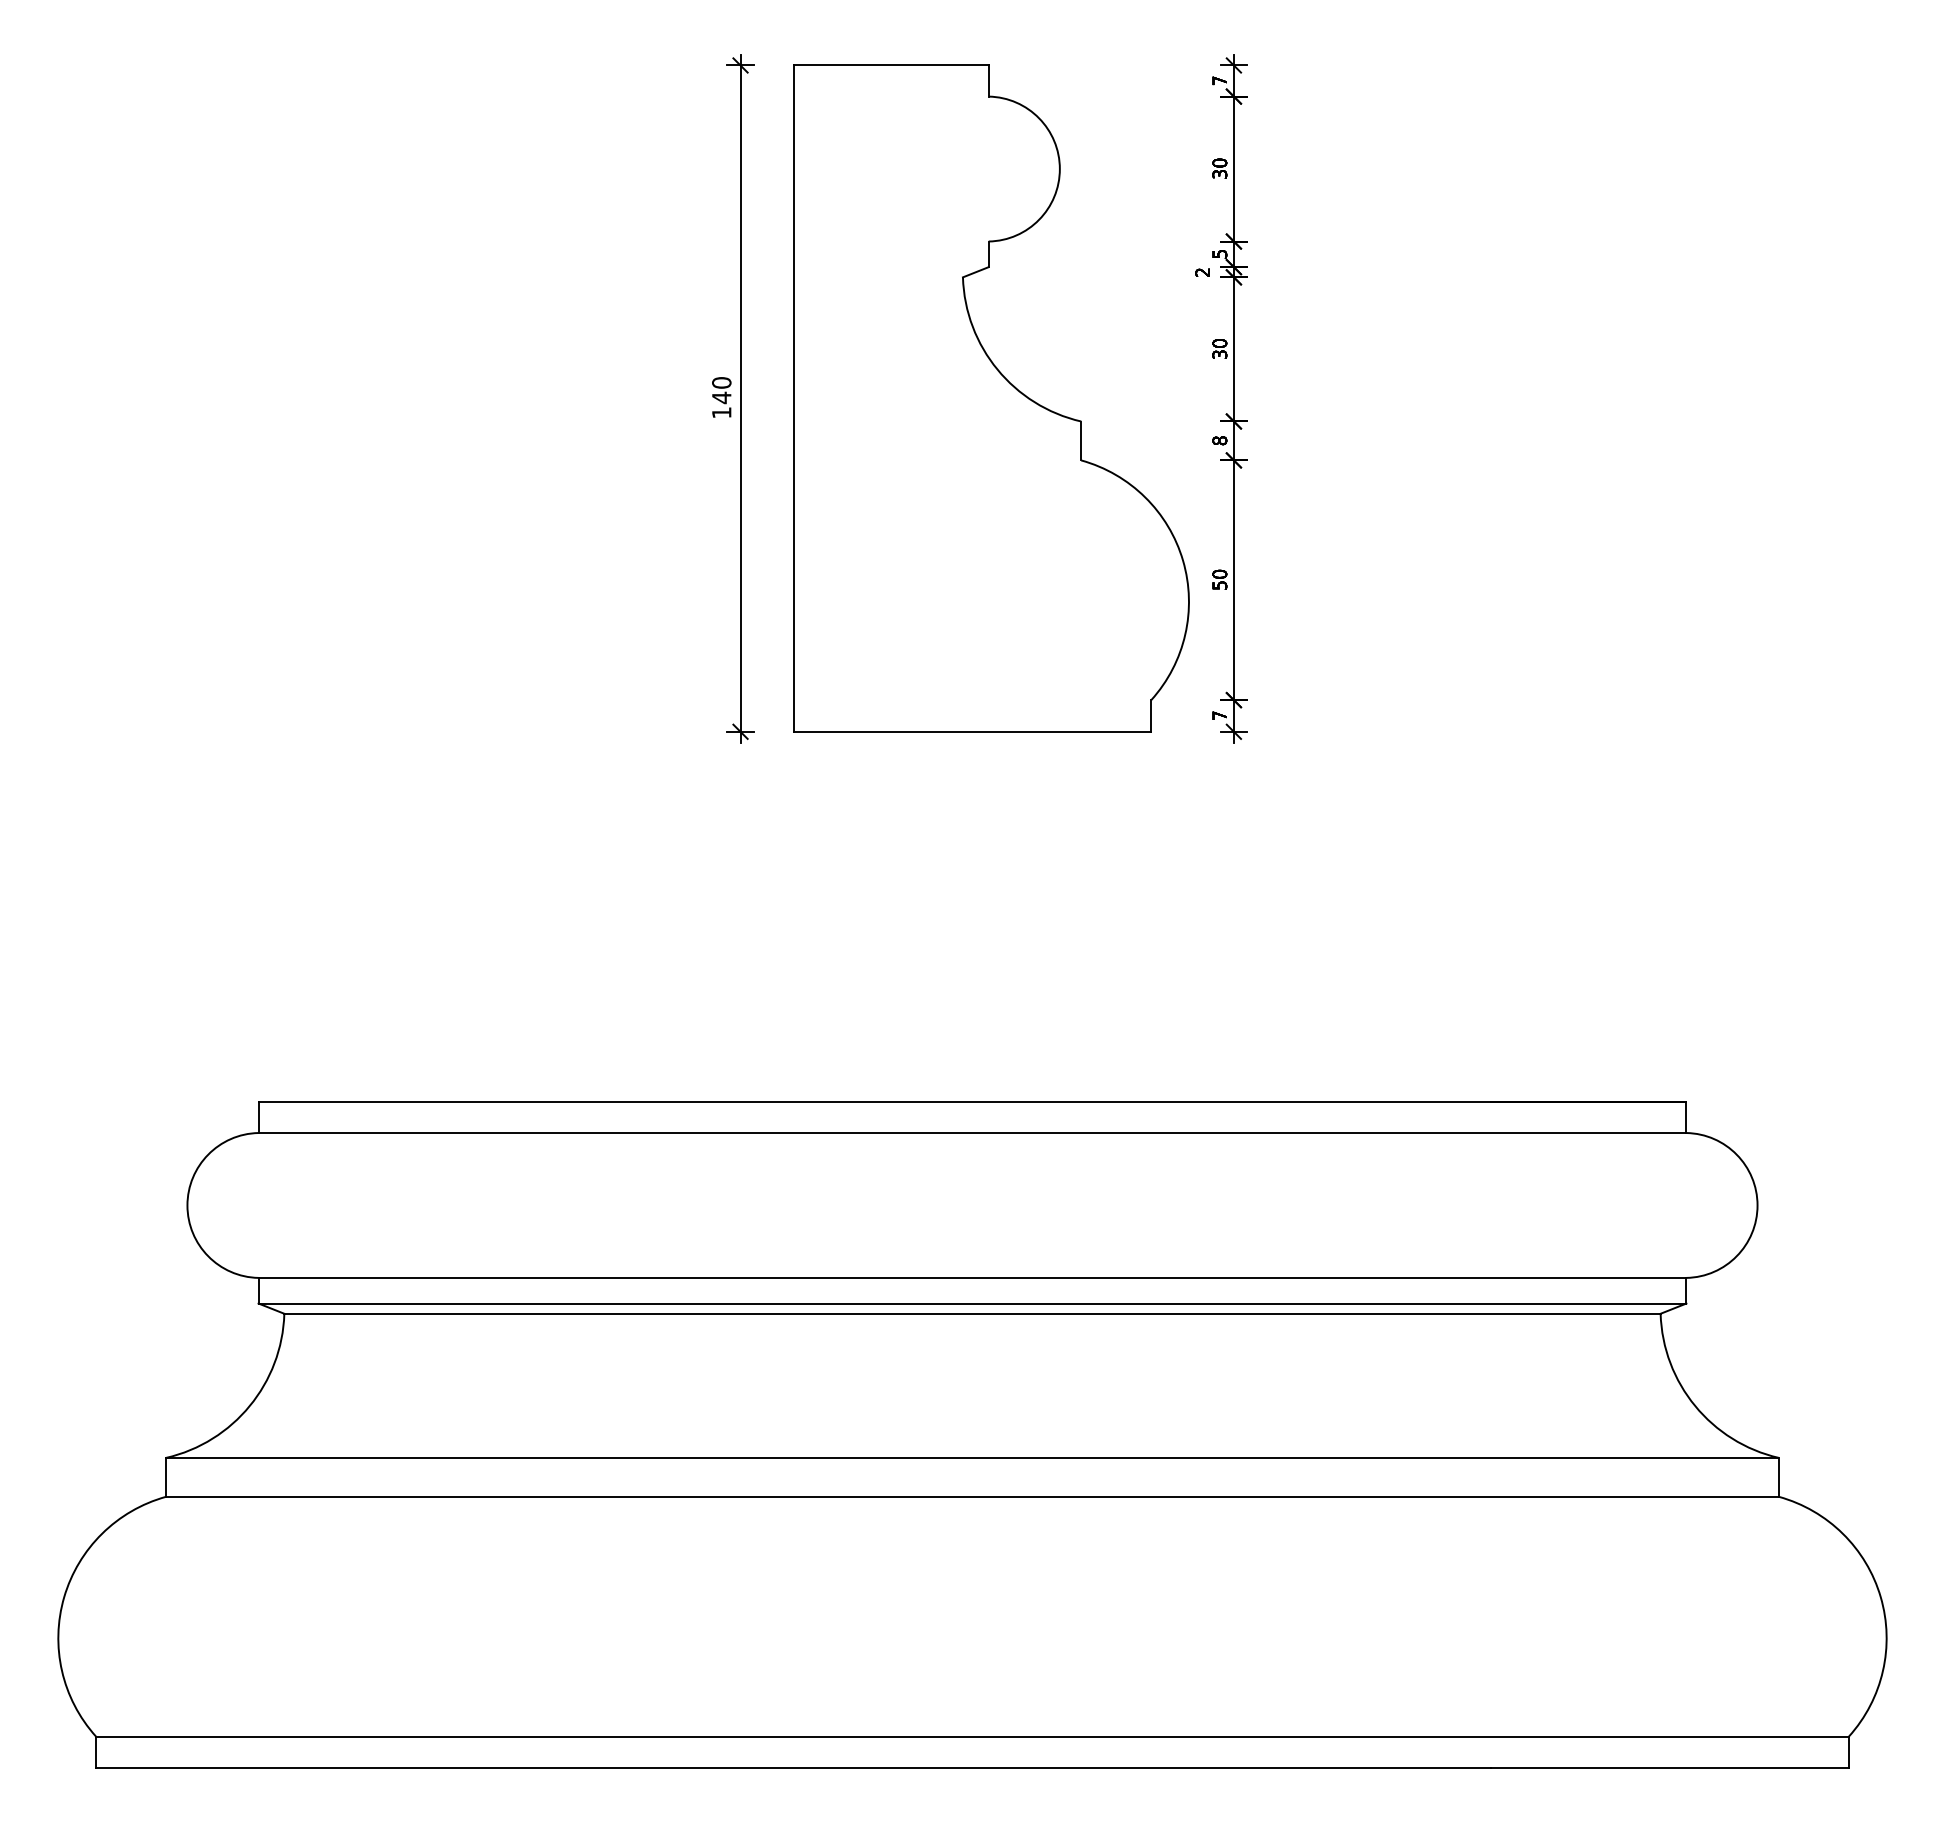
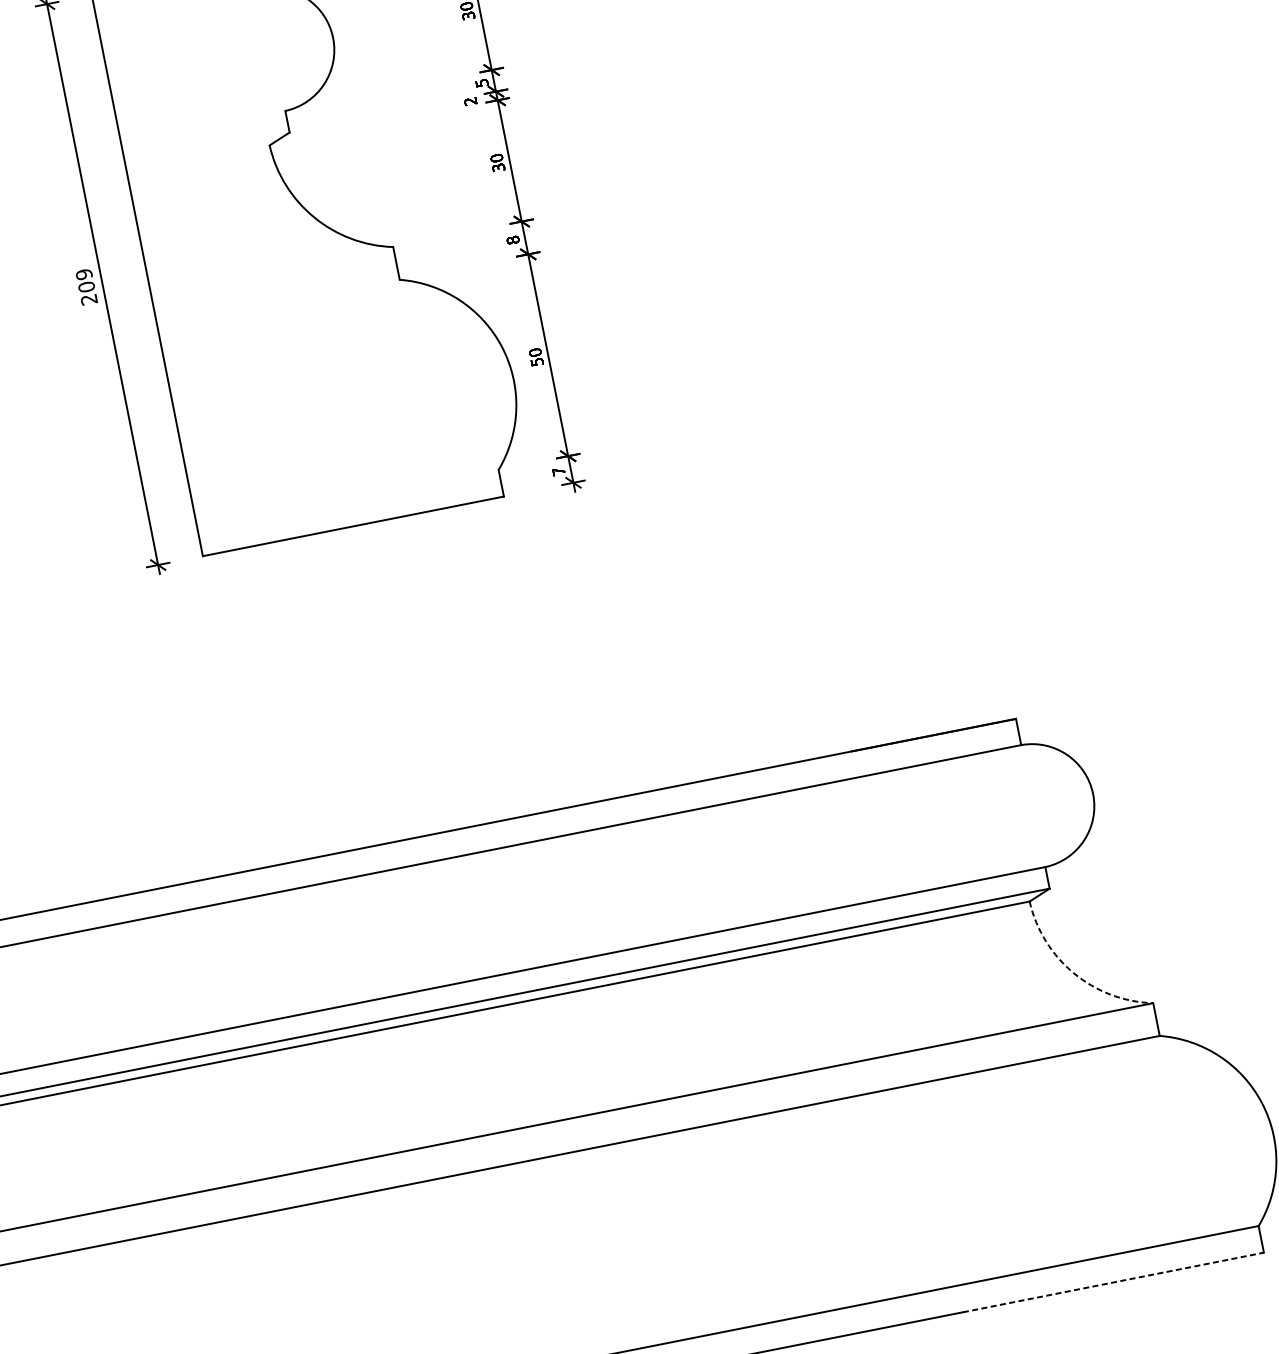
text: (721, 397) -> (86, 286), 140 -> 209
arc: (1695, 1406) -> (1074, 973), solid -> dashed
line: (1670, 1768) -> (1113, 1282), solid -> dashed

